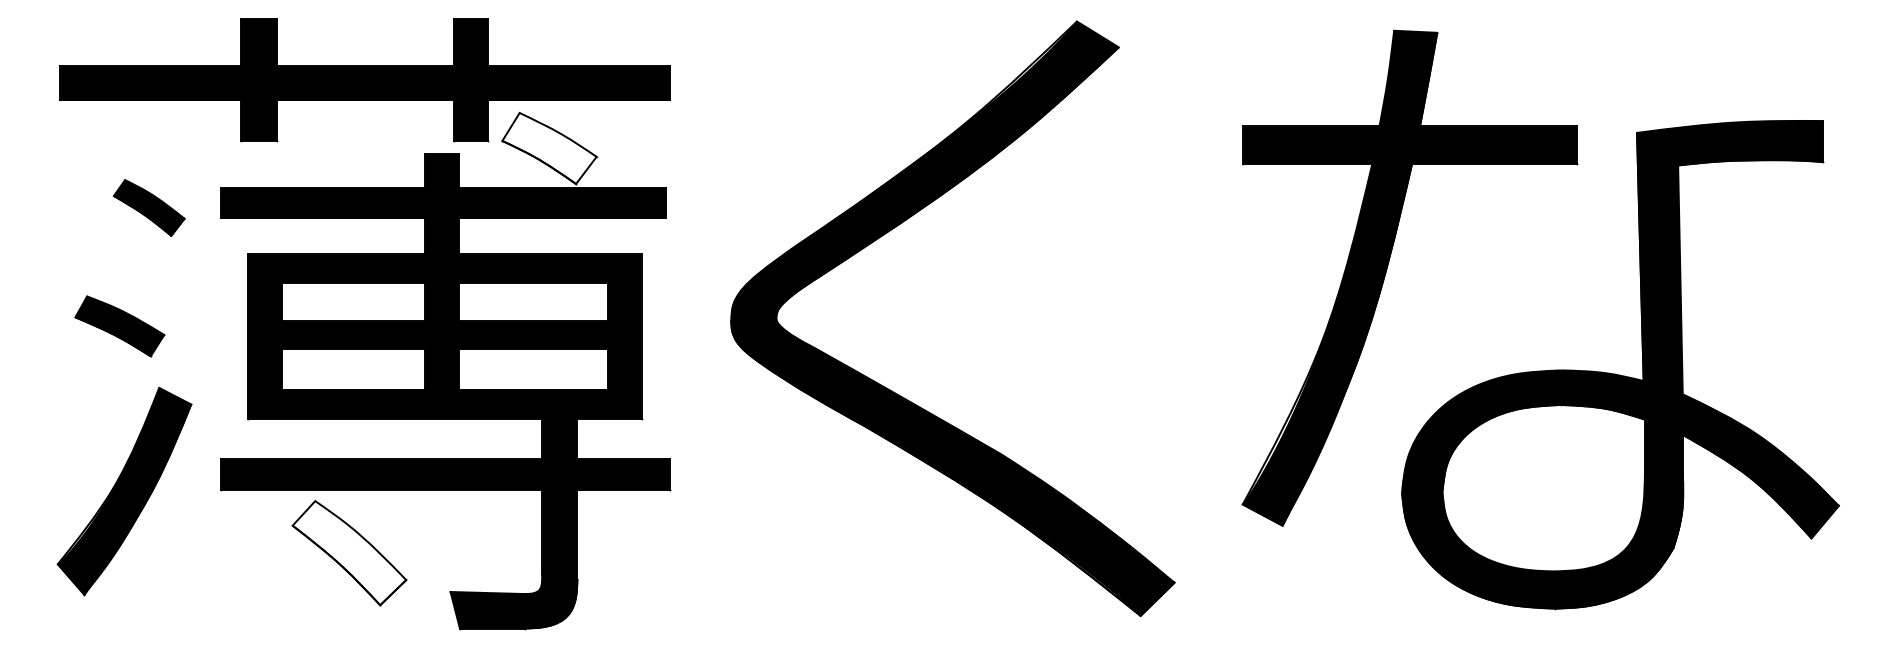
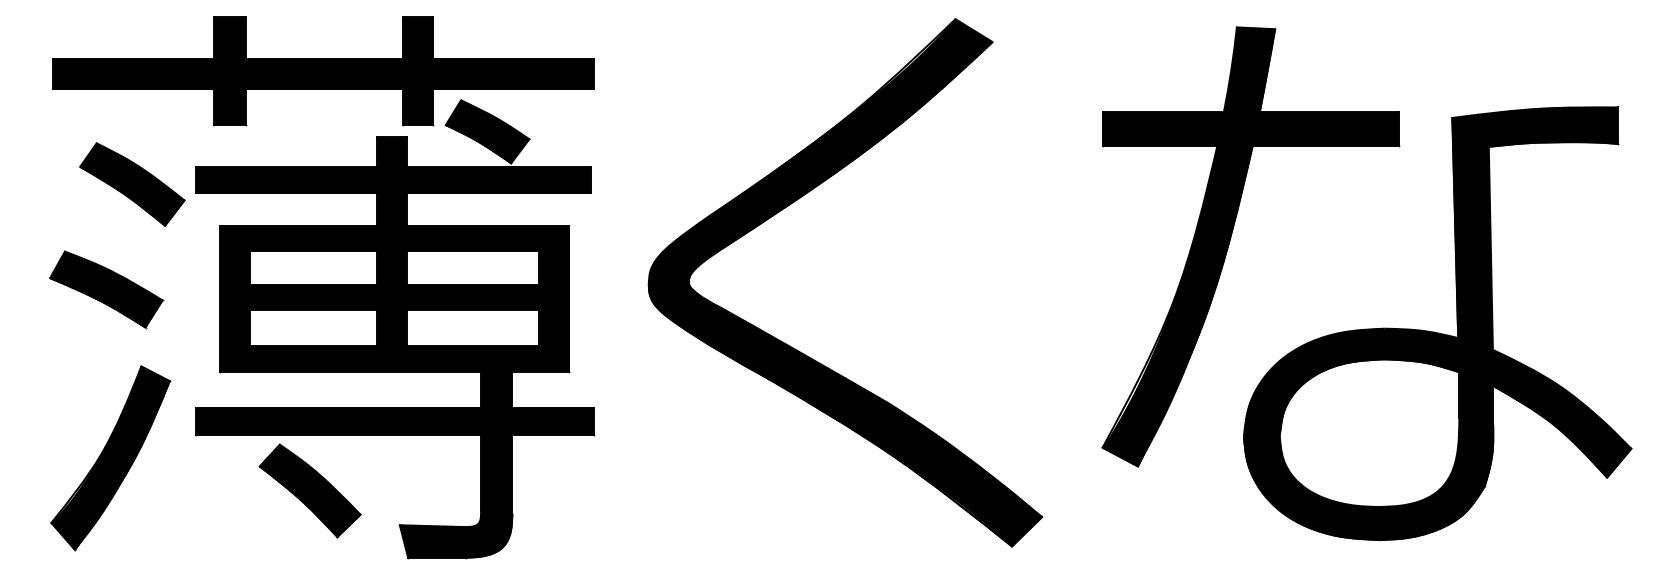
fill: (549, 148) -> (487, 131), added
part: (149, 207) -> (132, 184), size x1.67
part: (119, 326) -> (106, 289), size x1.43
part: (124, 491) -> (110, 458), moved
fill: (349, 553) -> (310, 491), added

